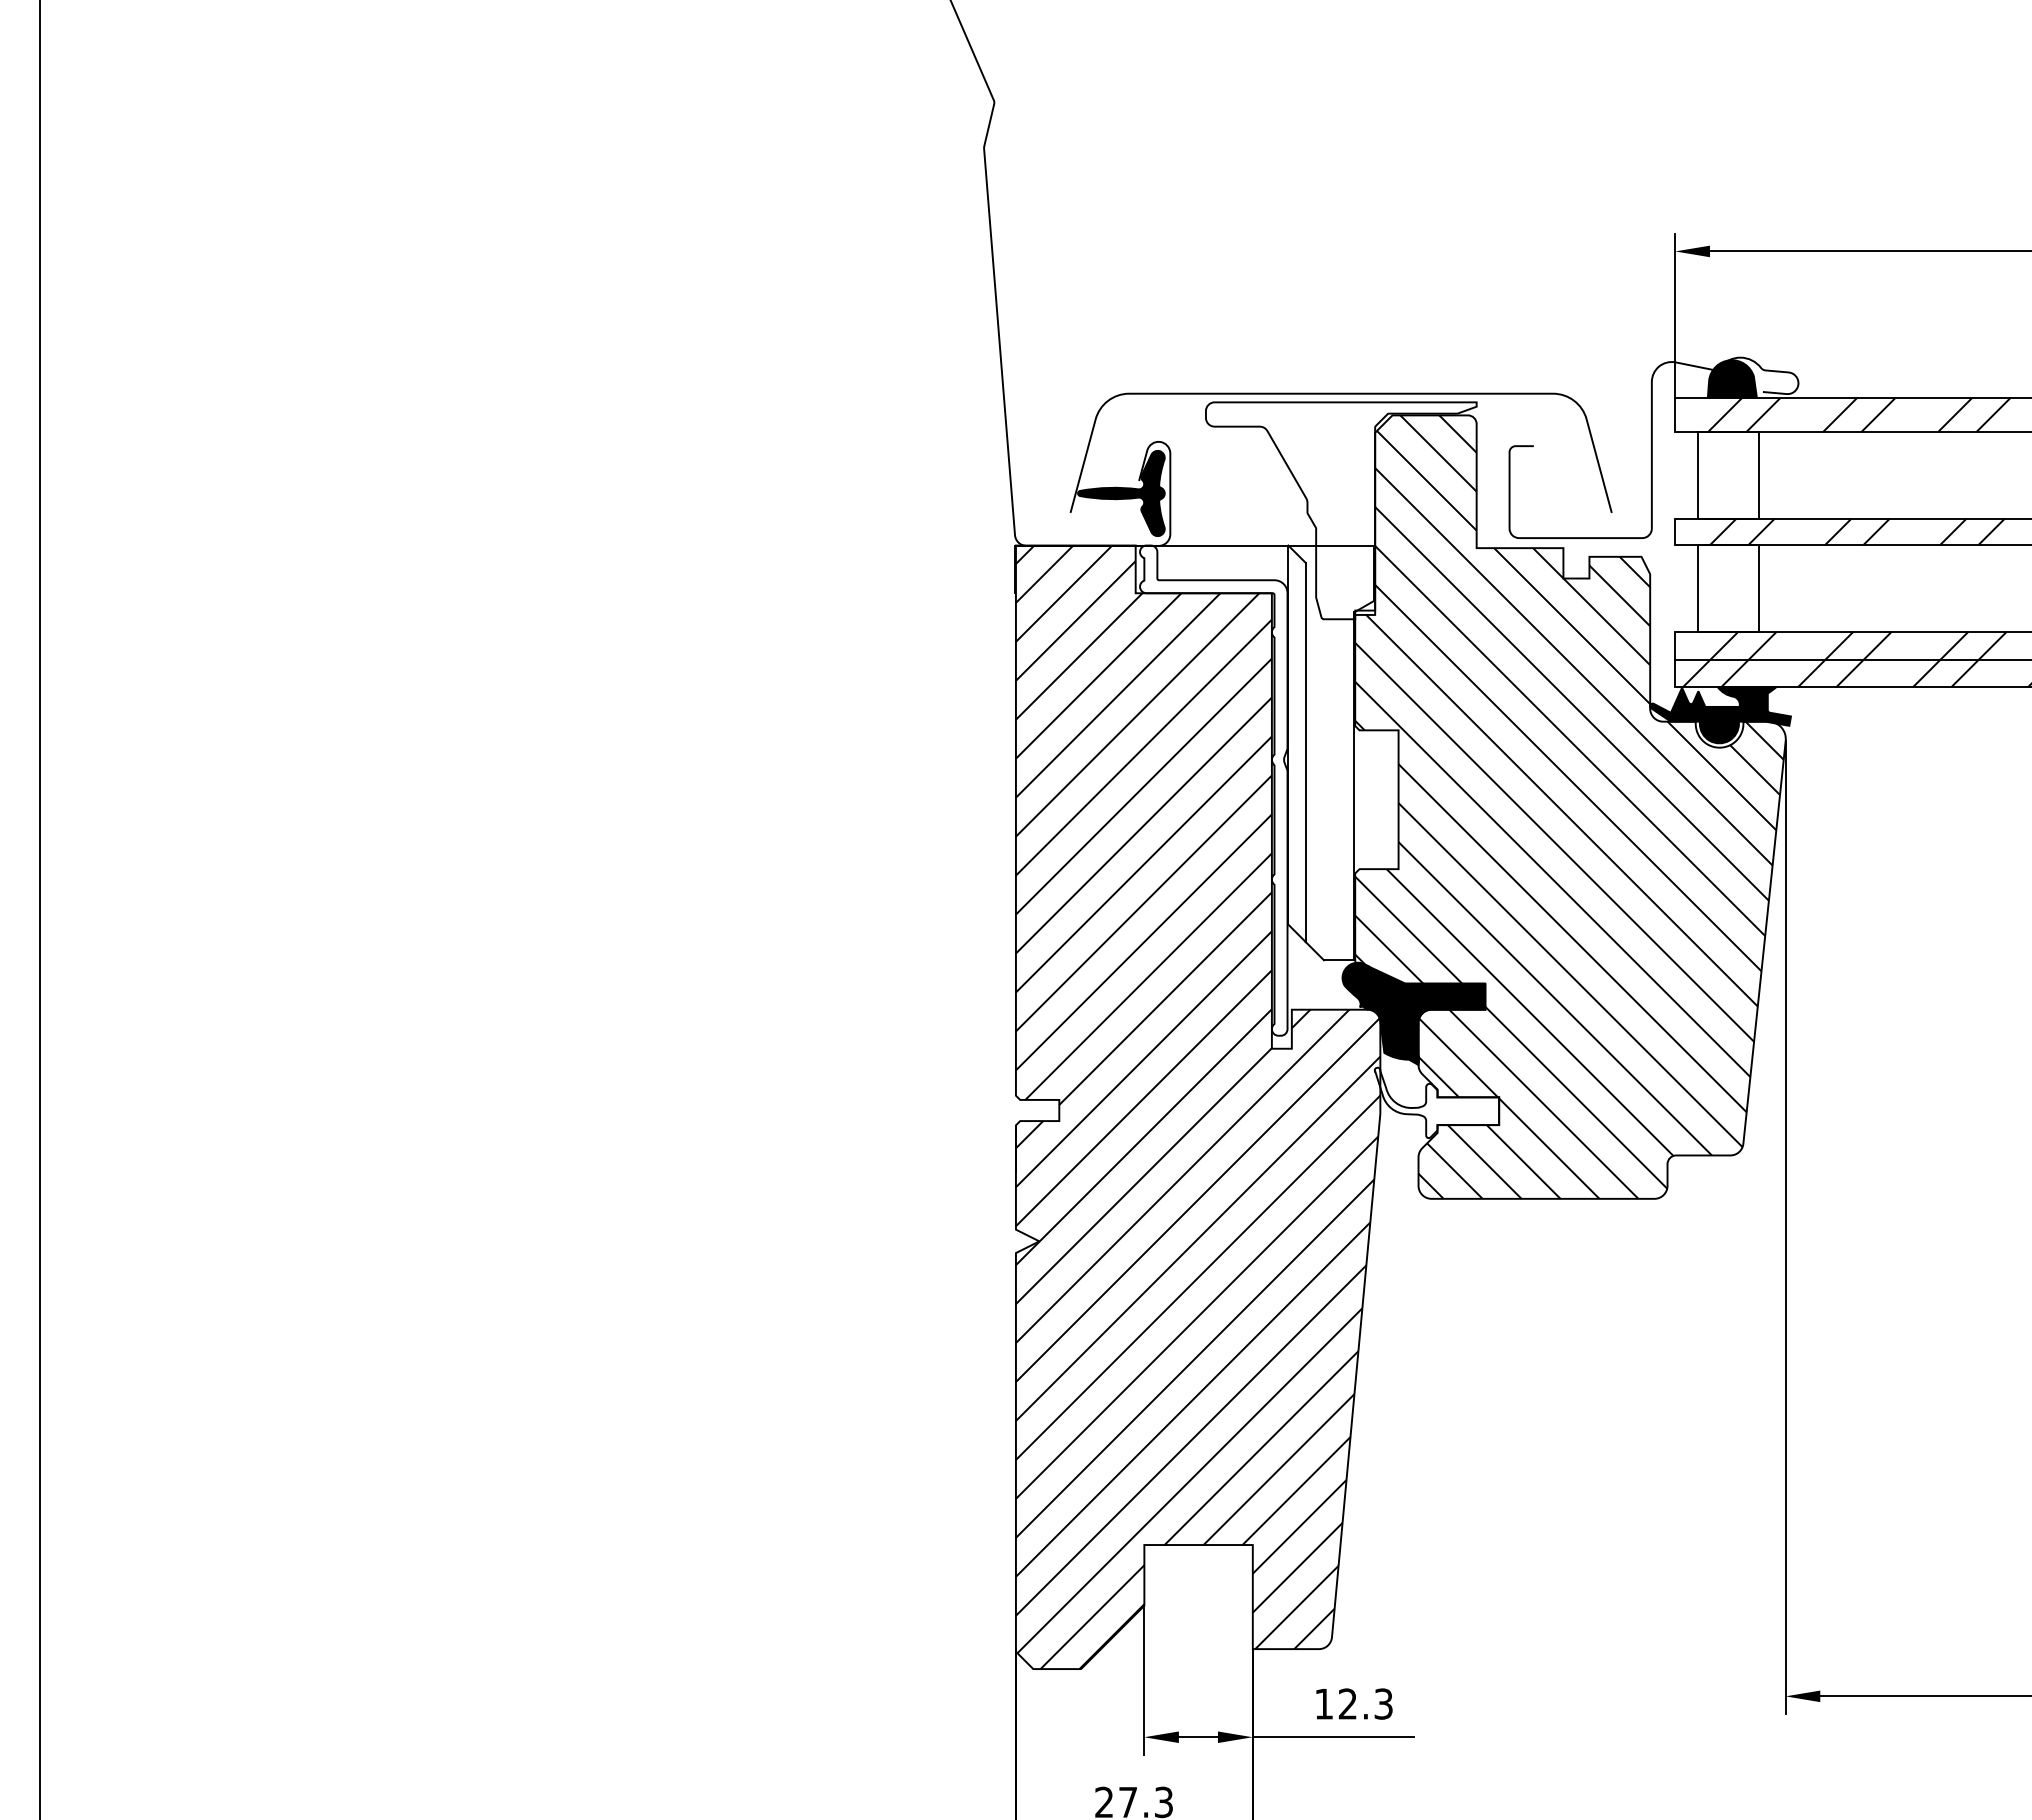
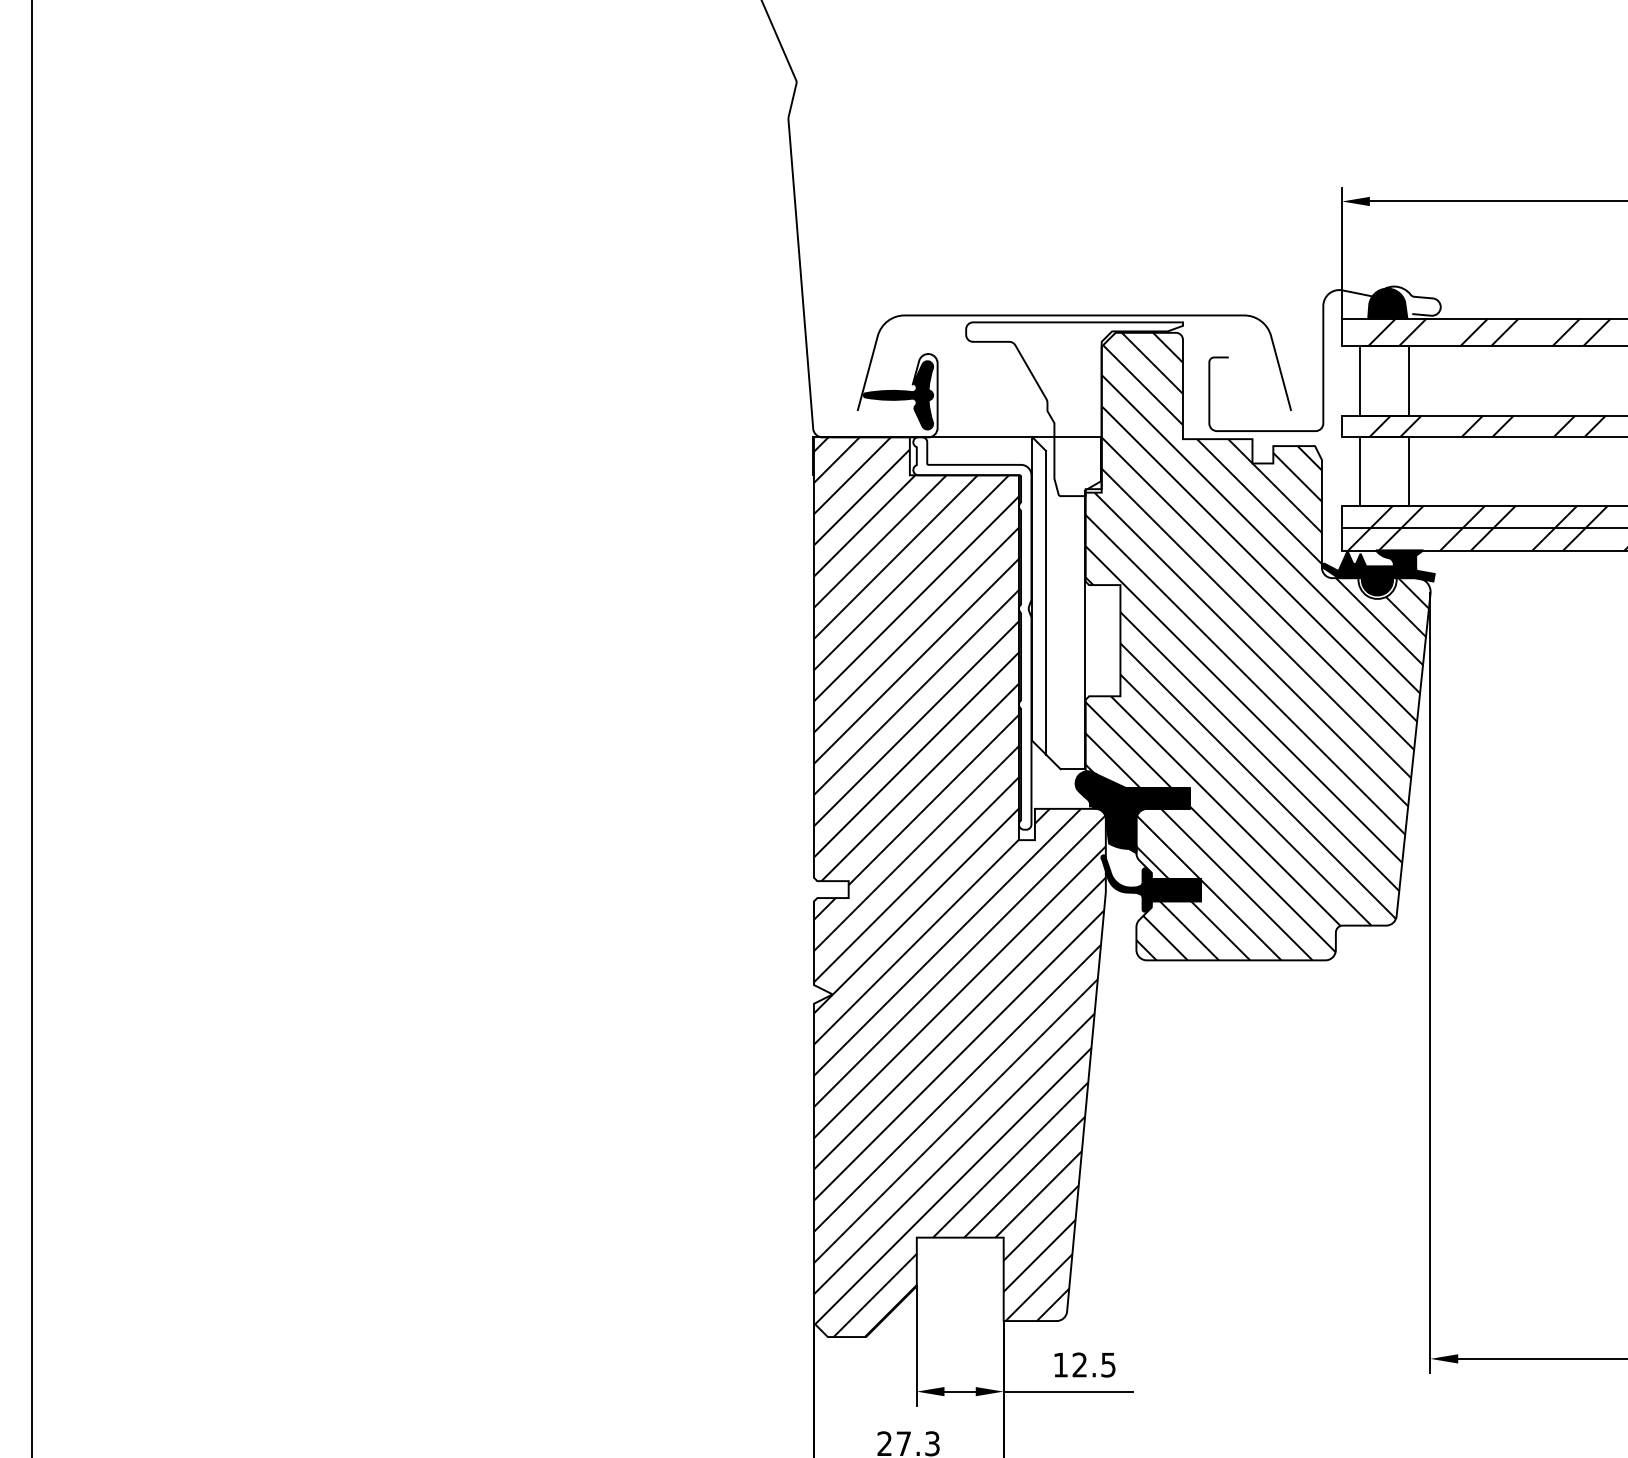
fill: (1436, 1102) -> (1150, 883), added
text: (1383, 1703) -> (1108, 1364), 12.3 -> 12.5

